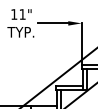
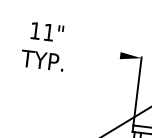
line: (52, 23) -> (94, 52), removed

